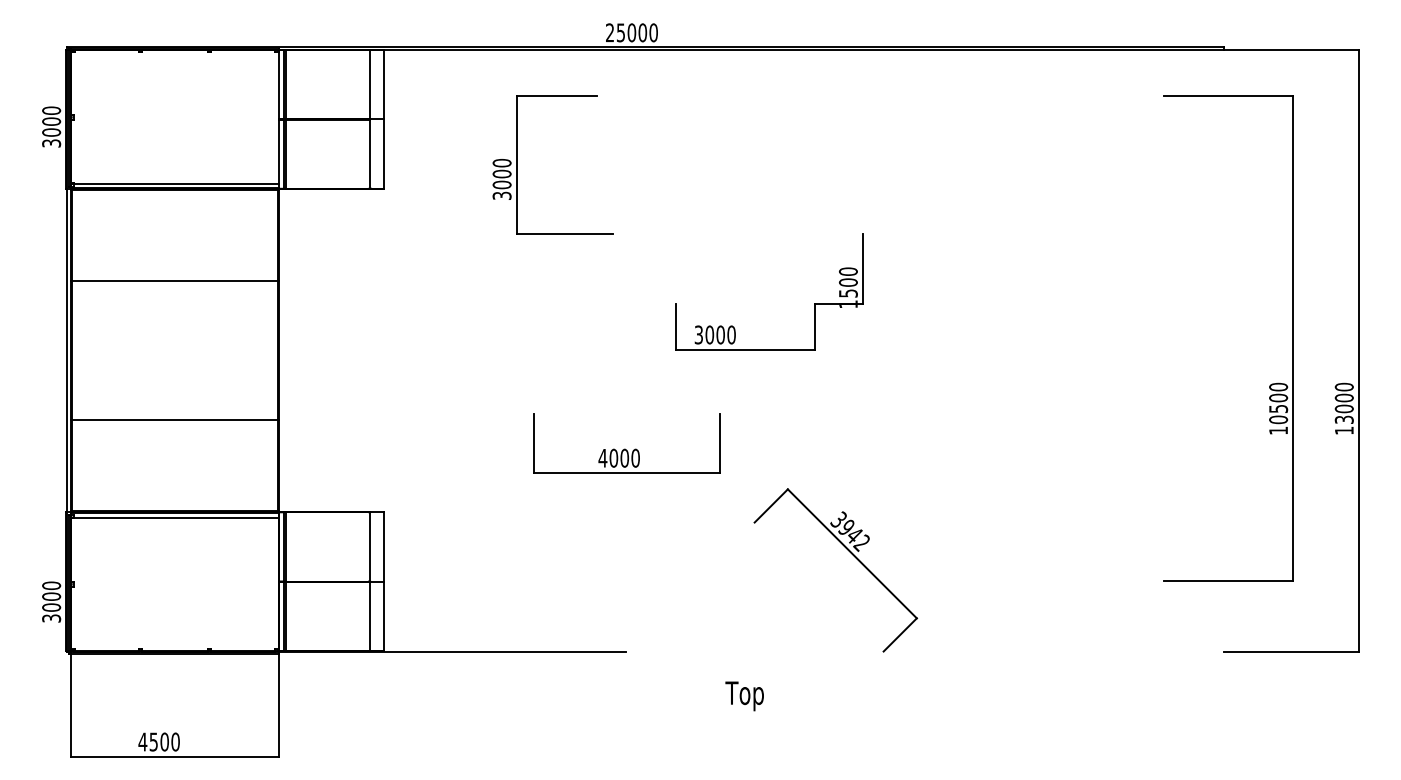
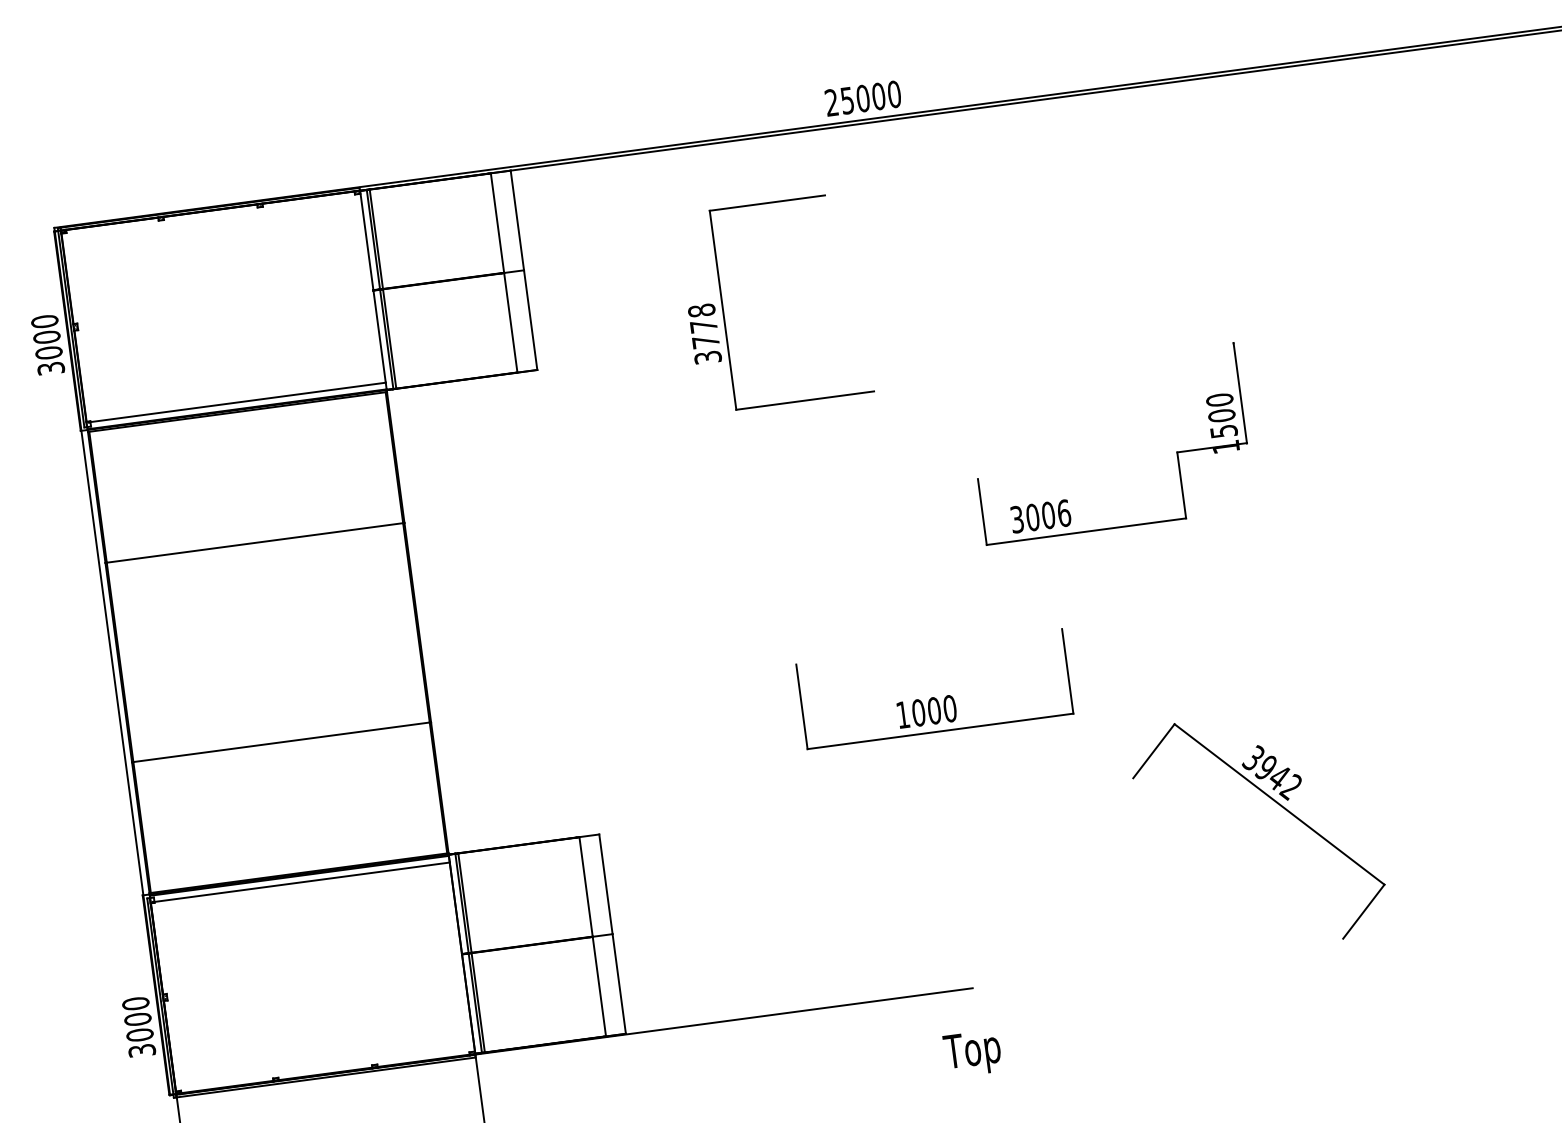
text: (501, 173) -> (702, 325), 3000 -> 3778
text: (731, 334) -> (1063, 512), 3000 -> 3006
text: (602, 458) -> (902, 715), 4000 -> 1000
text: (744, 696) -> (972, 1053), moved

